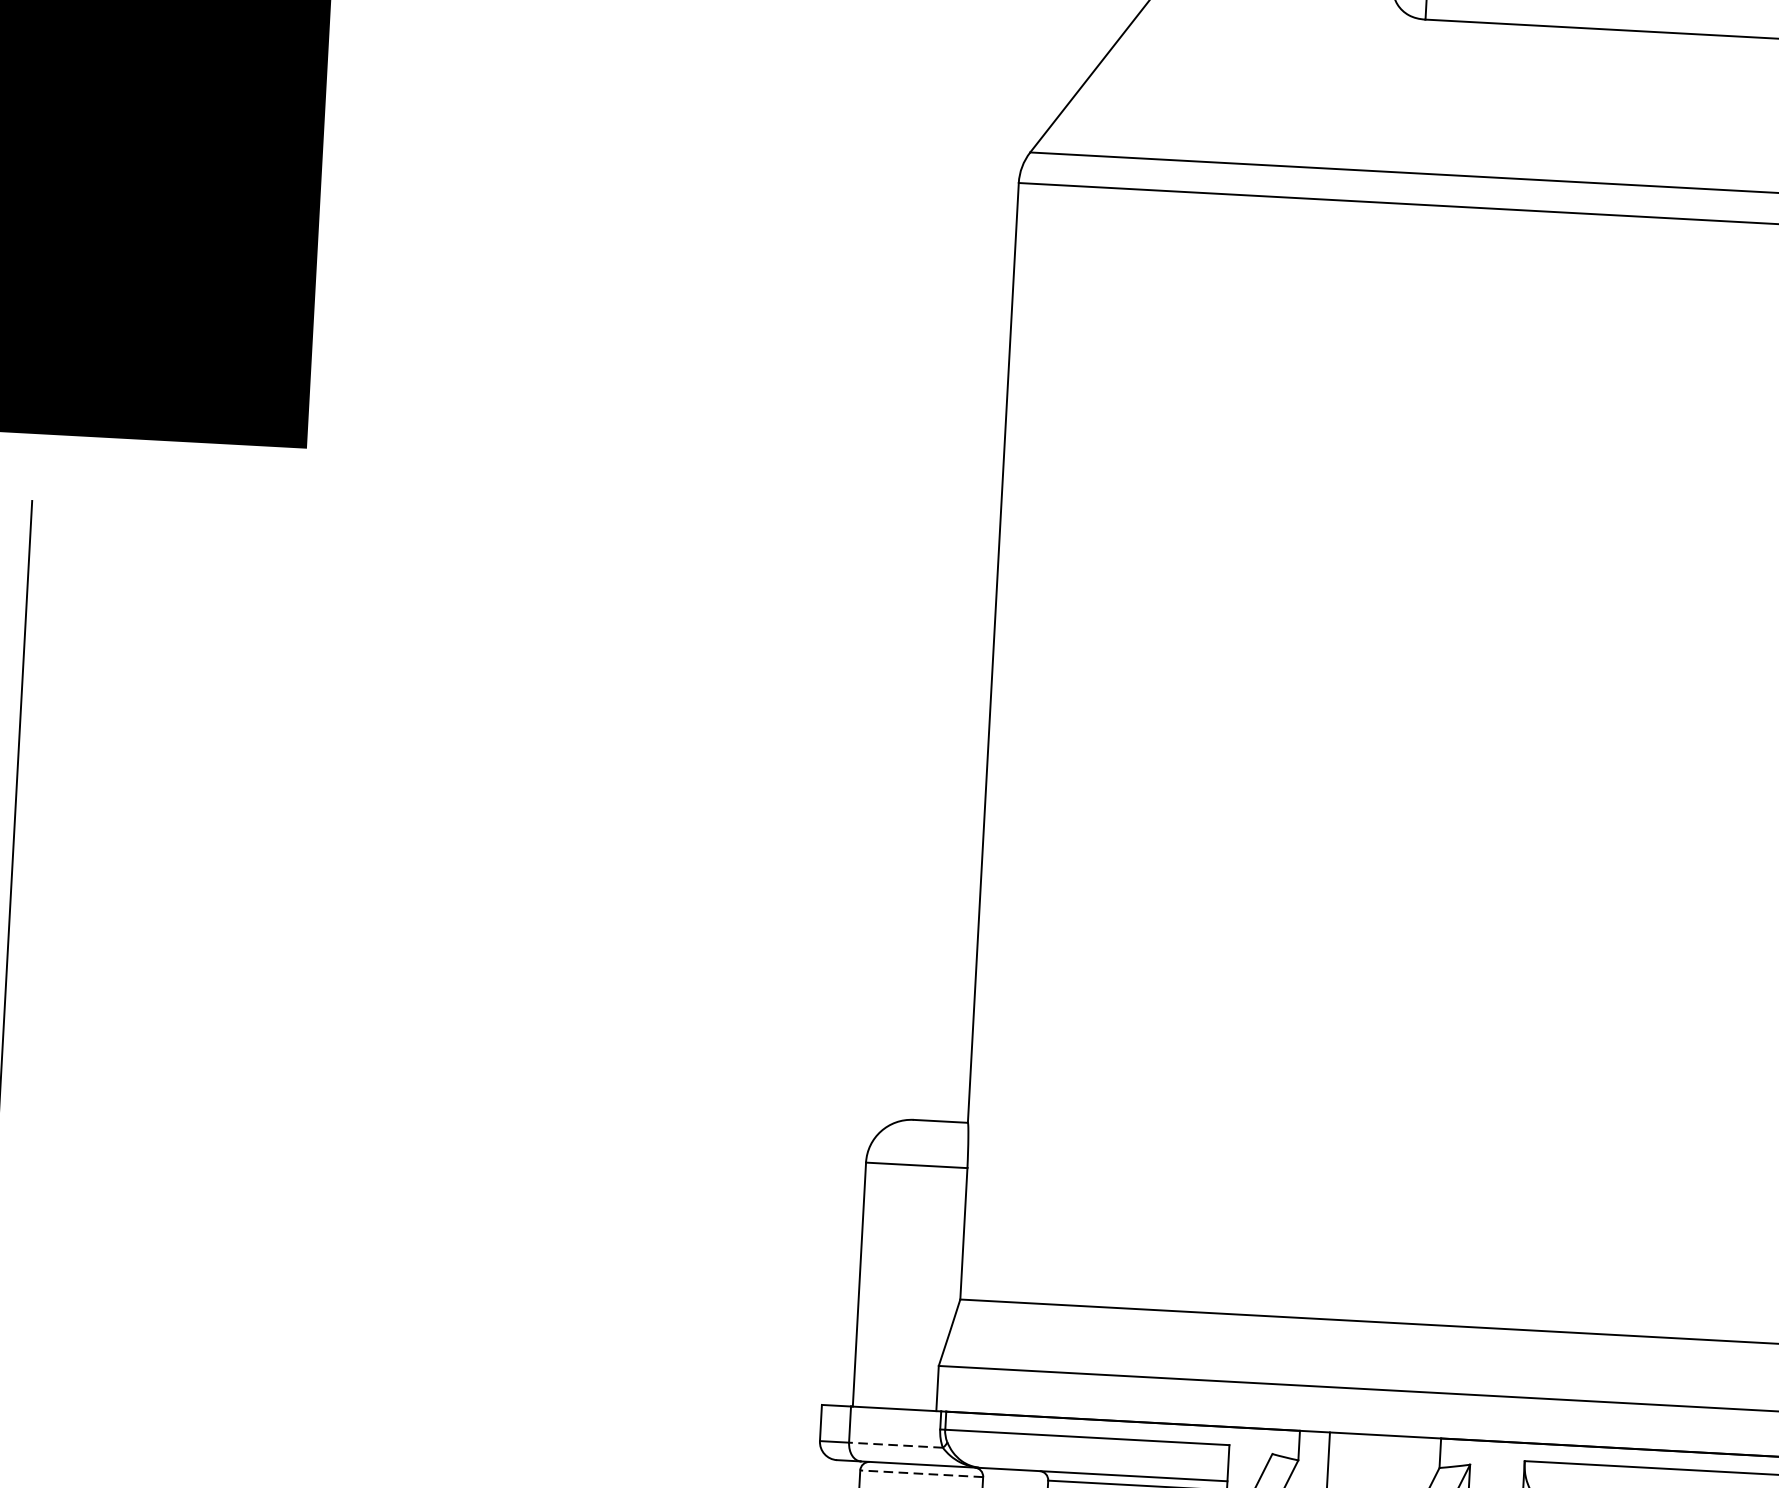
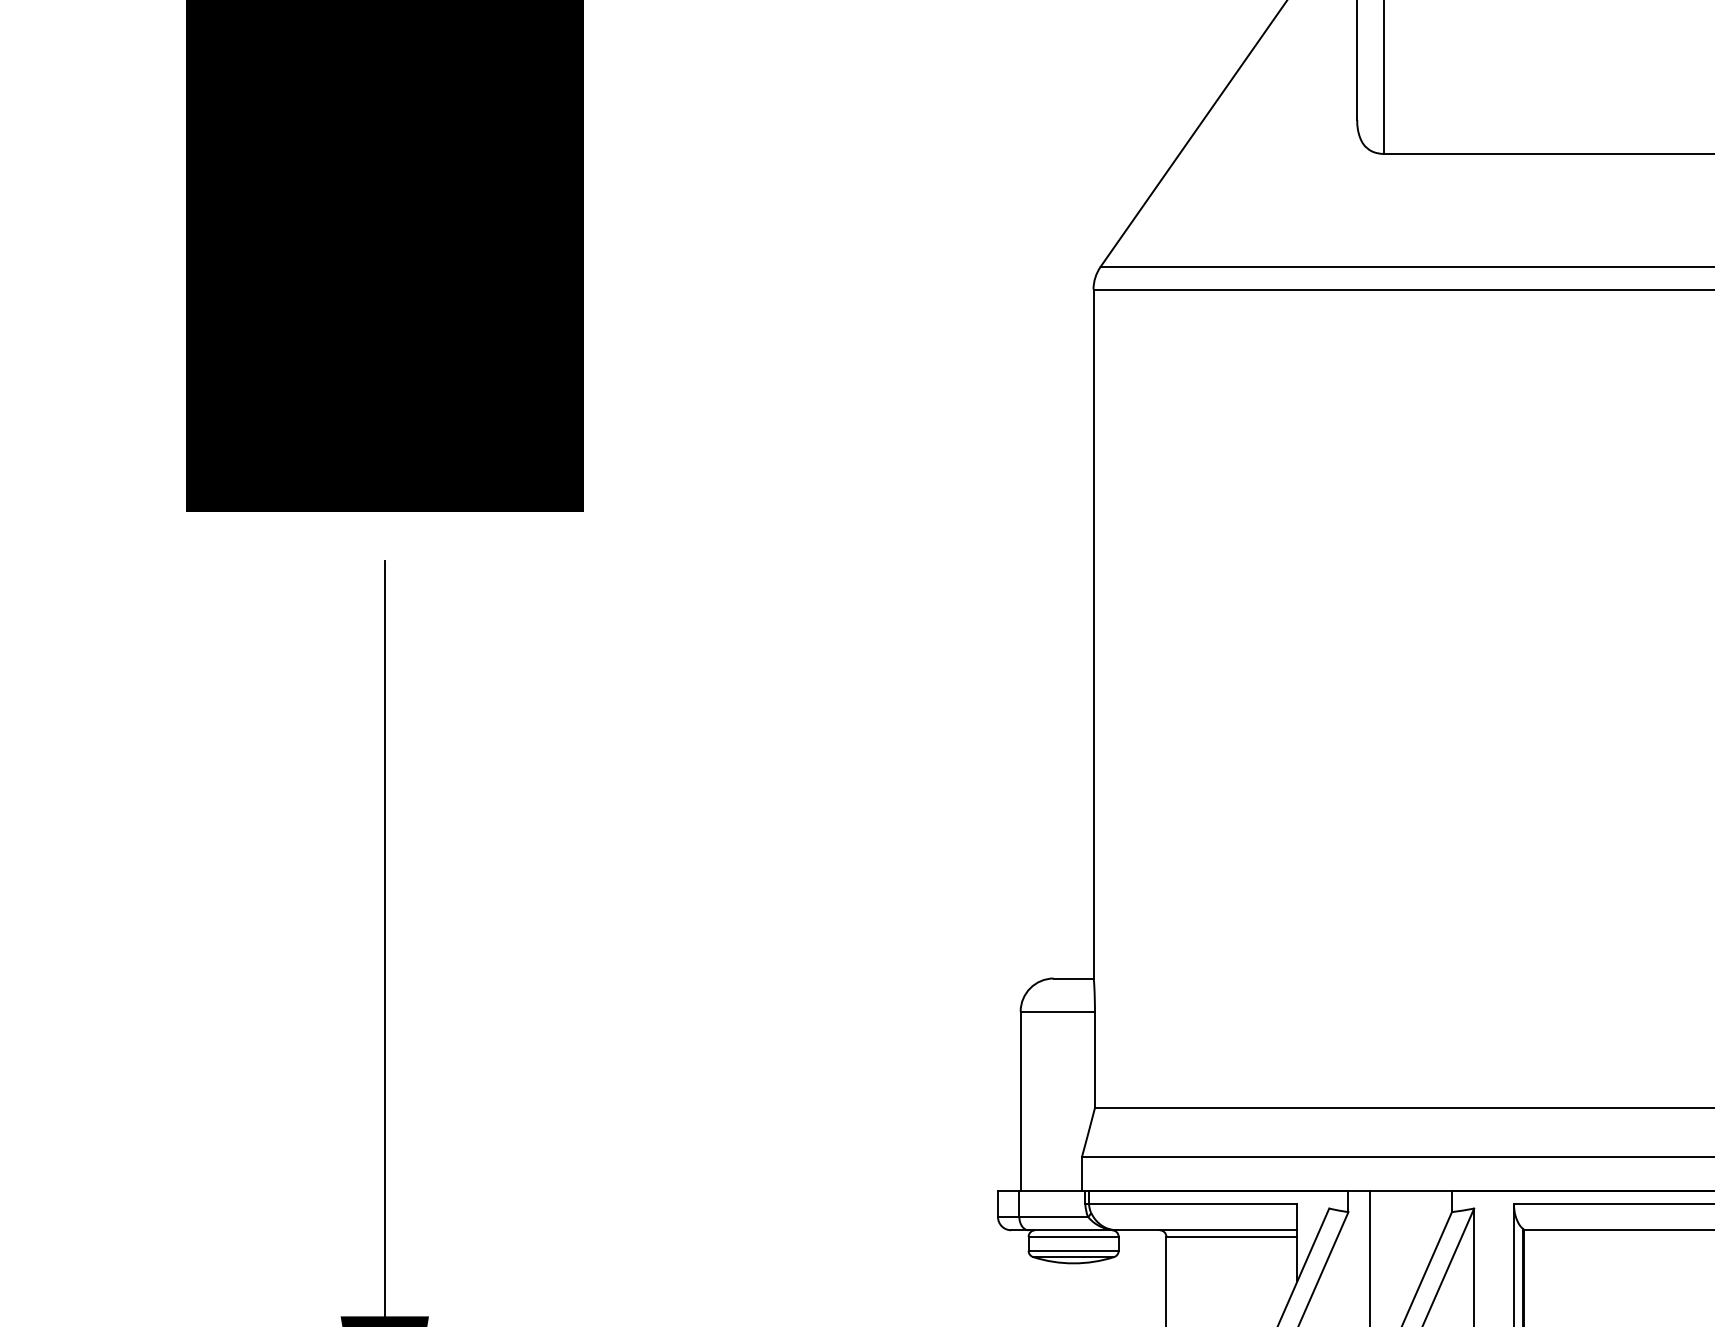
line: (895, 1445) -> (1053, 1217), dashed -> solid
line: (921, 1473) -> (1073, 1236), dashed -> solid

